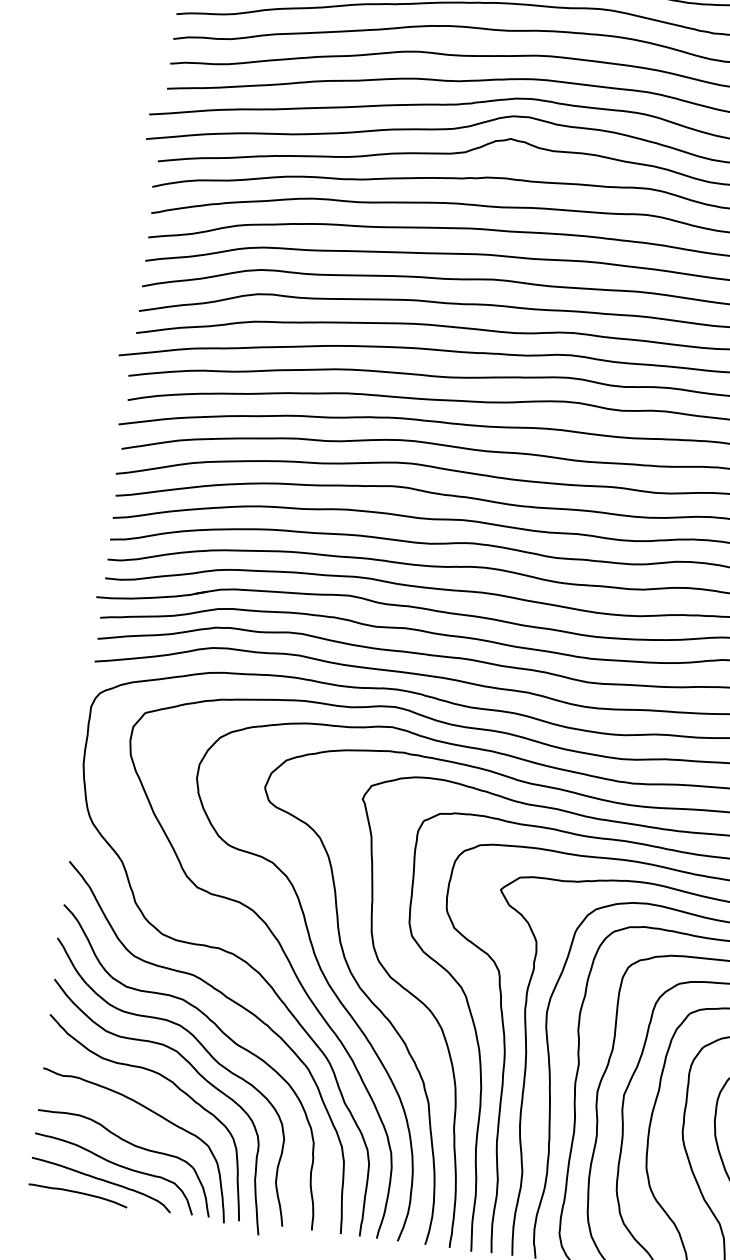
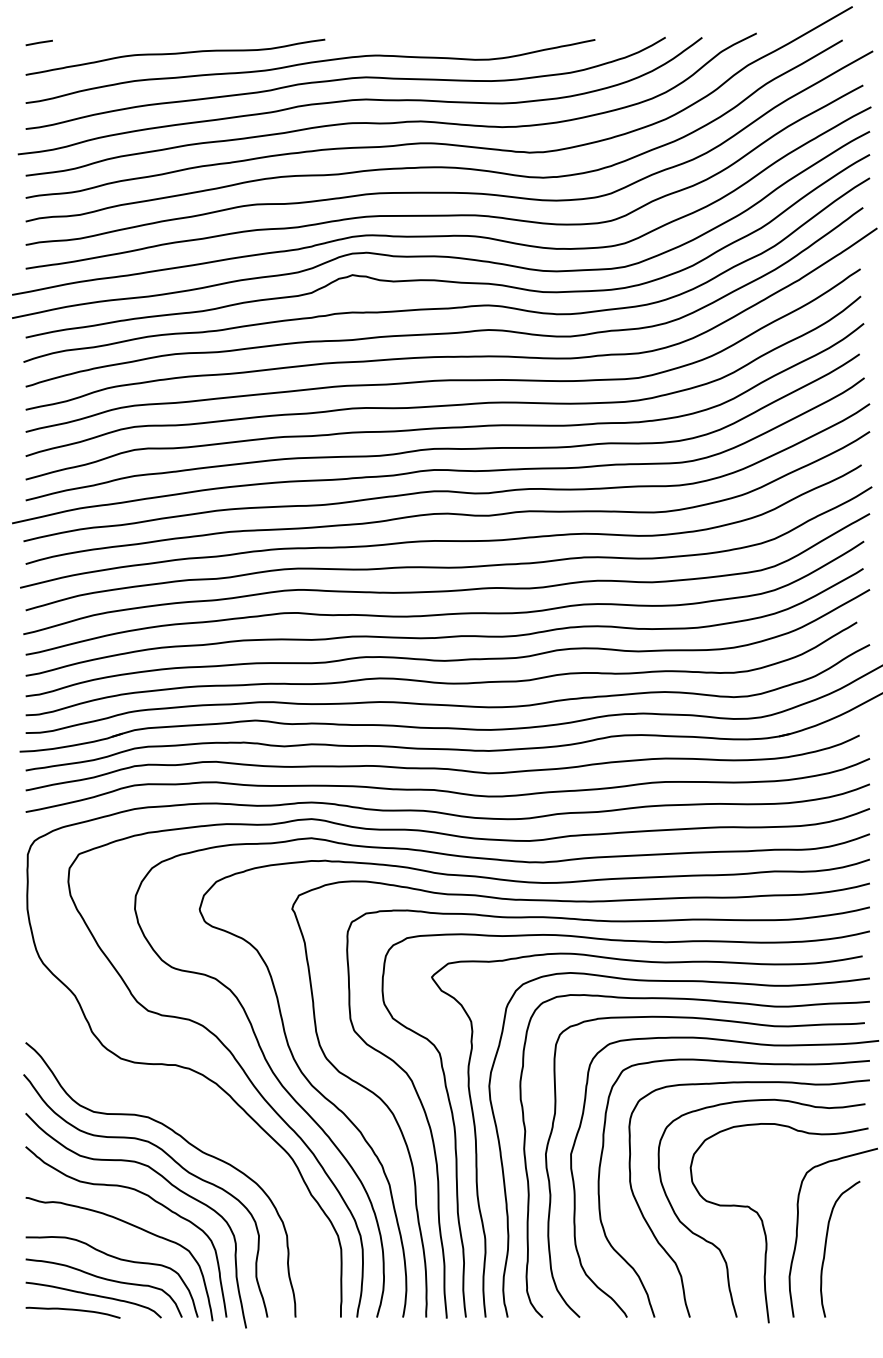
curve: (229, 1000) -> (191, 1112), removed

